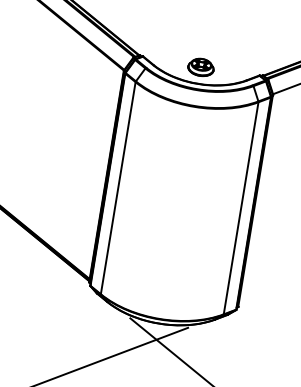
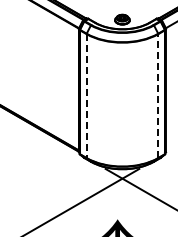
line: (117, 188) -> (86, 96), solid -> dashed
line: (241, 209) -> (158, 96), solid -> dashed

